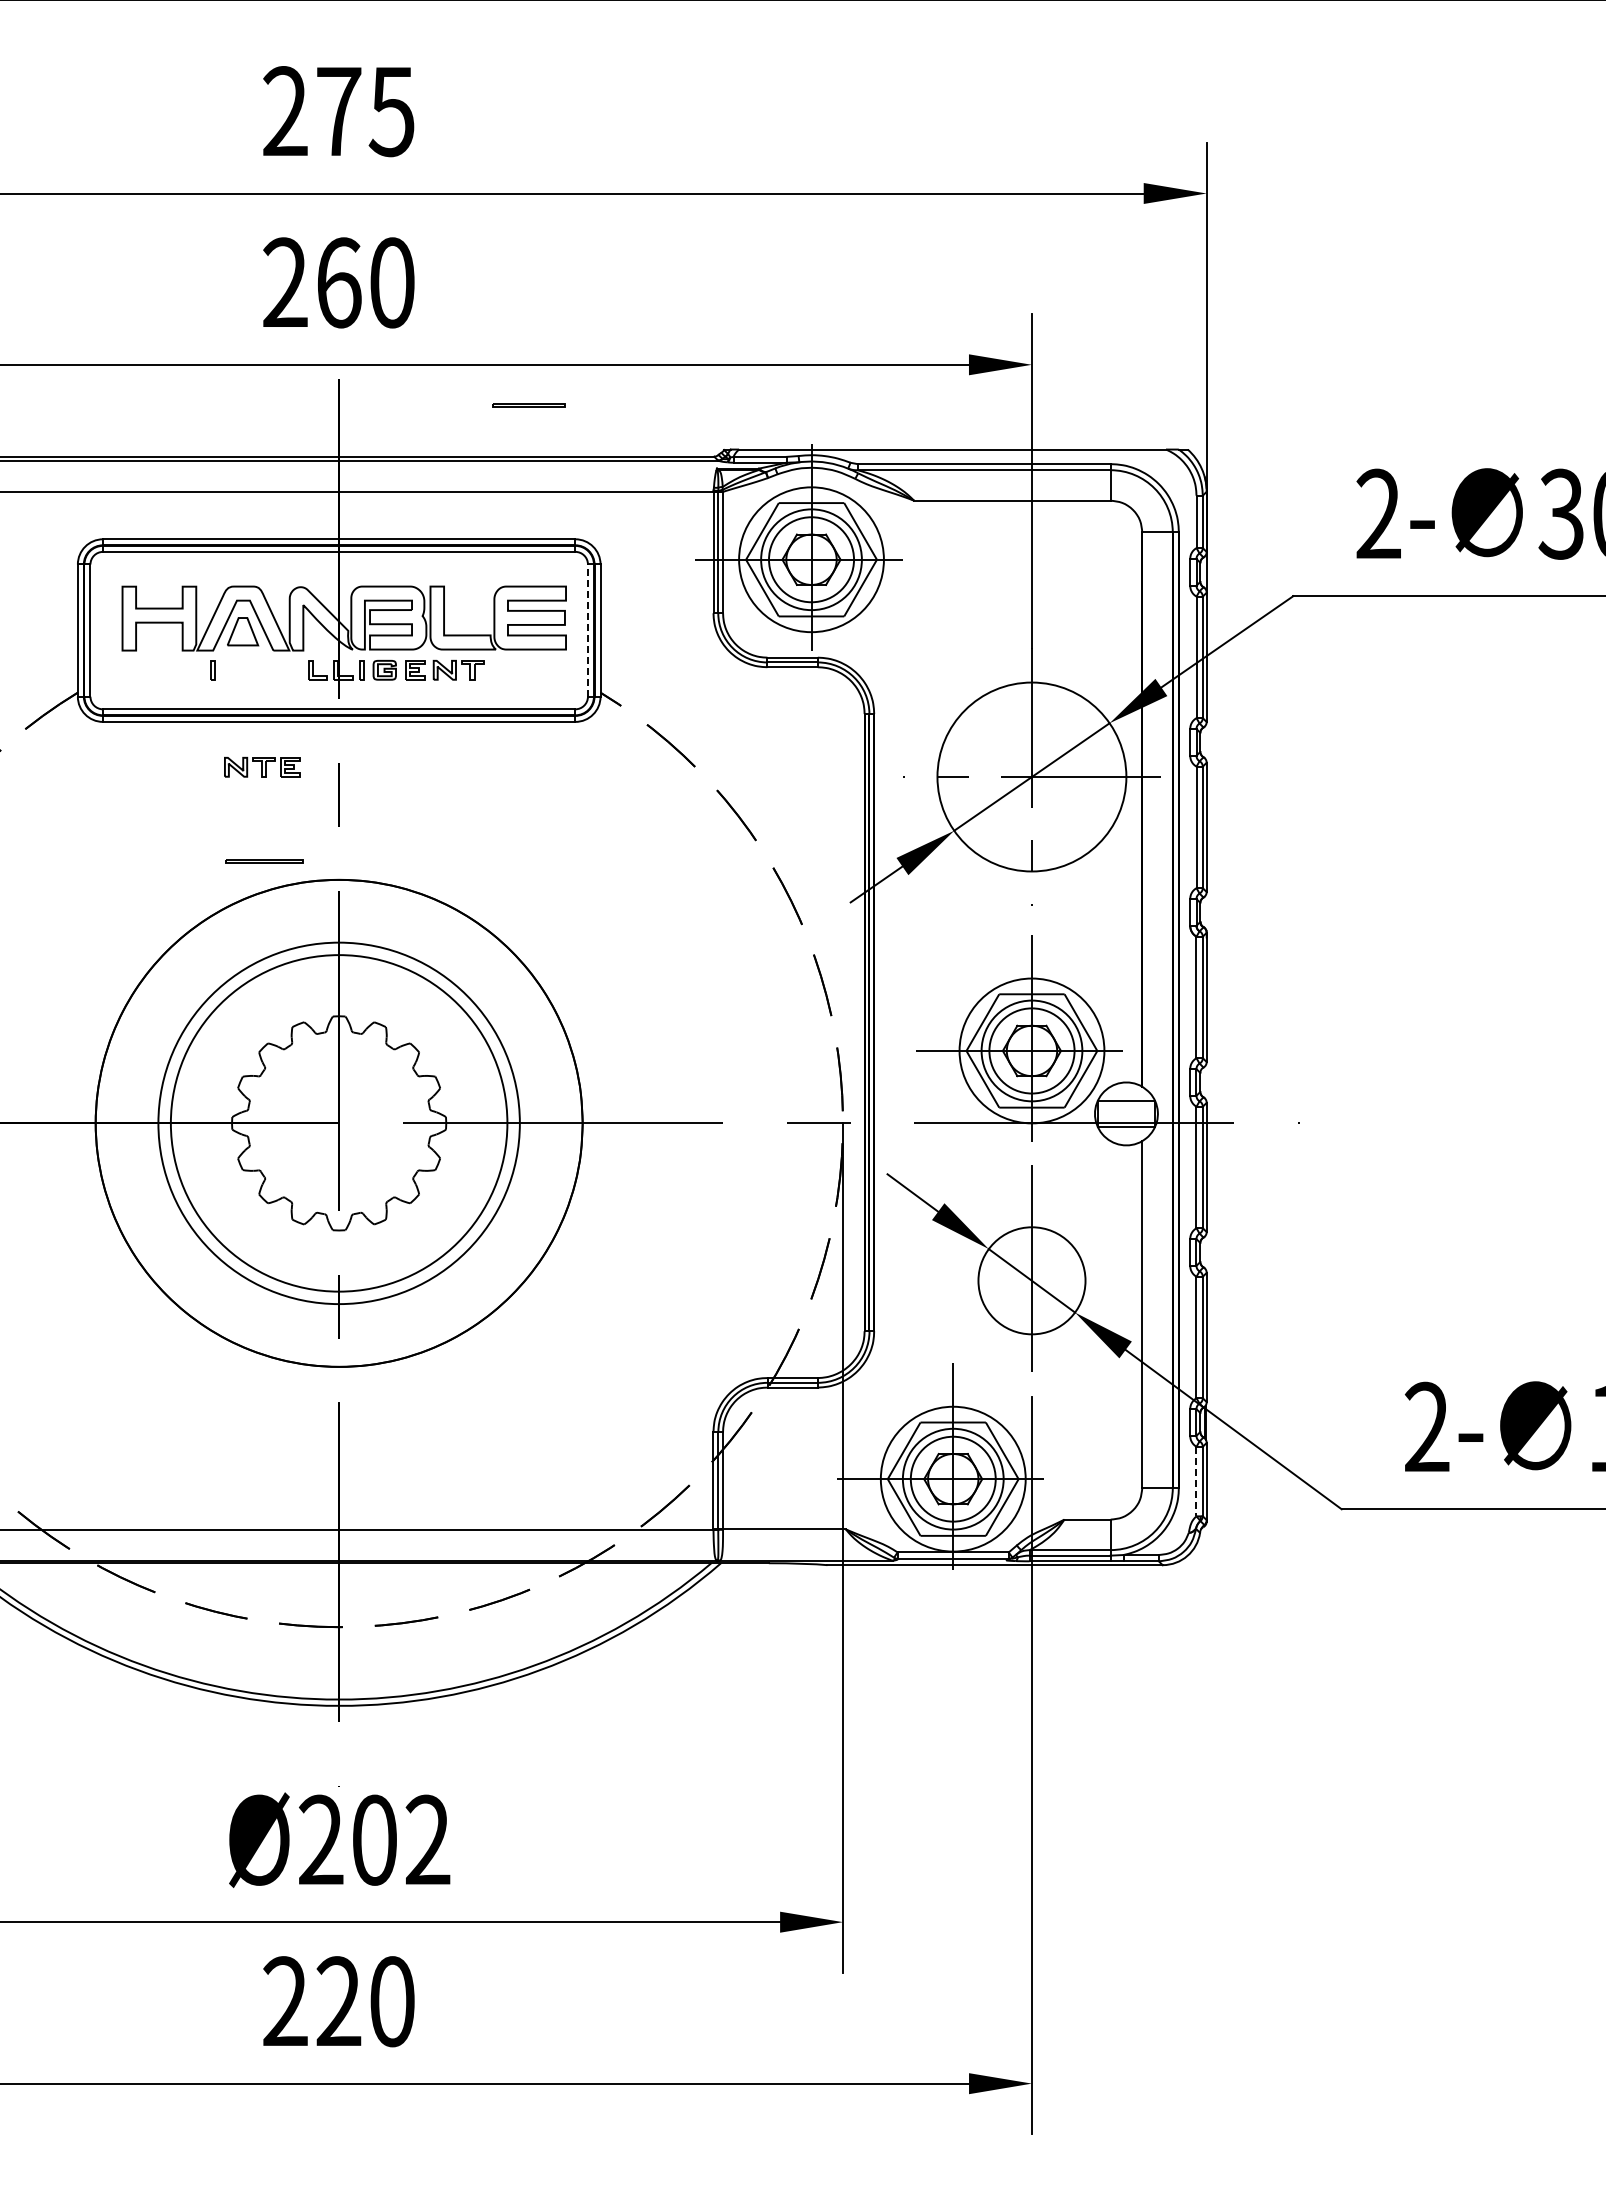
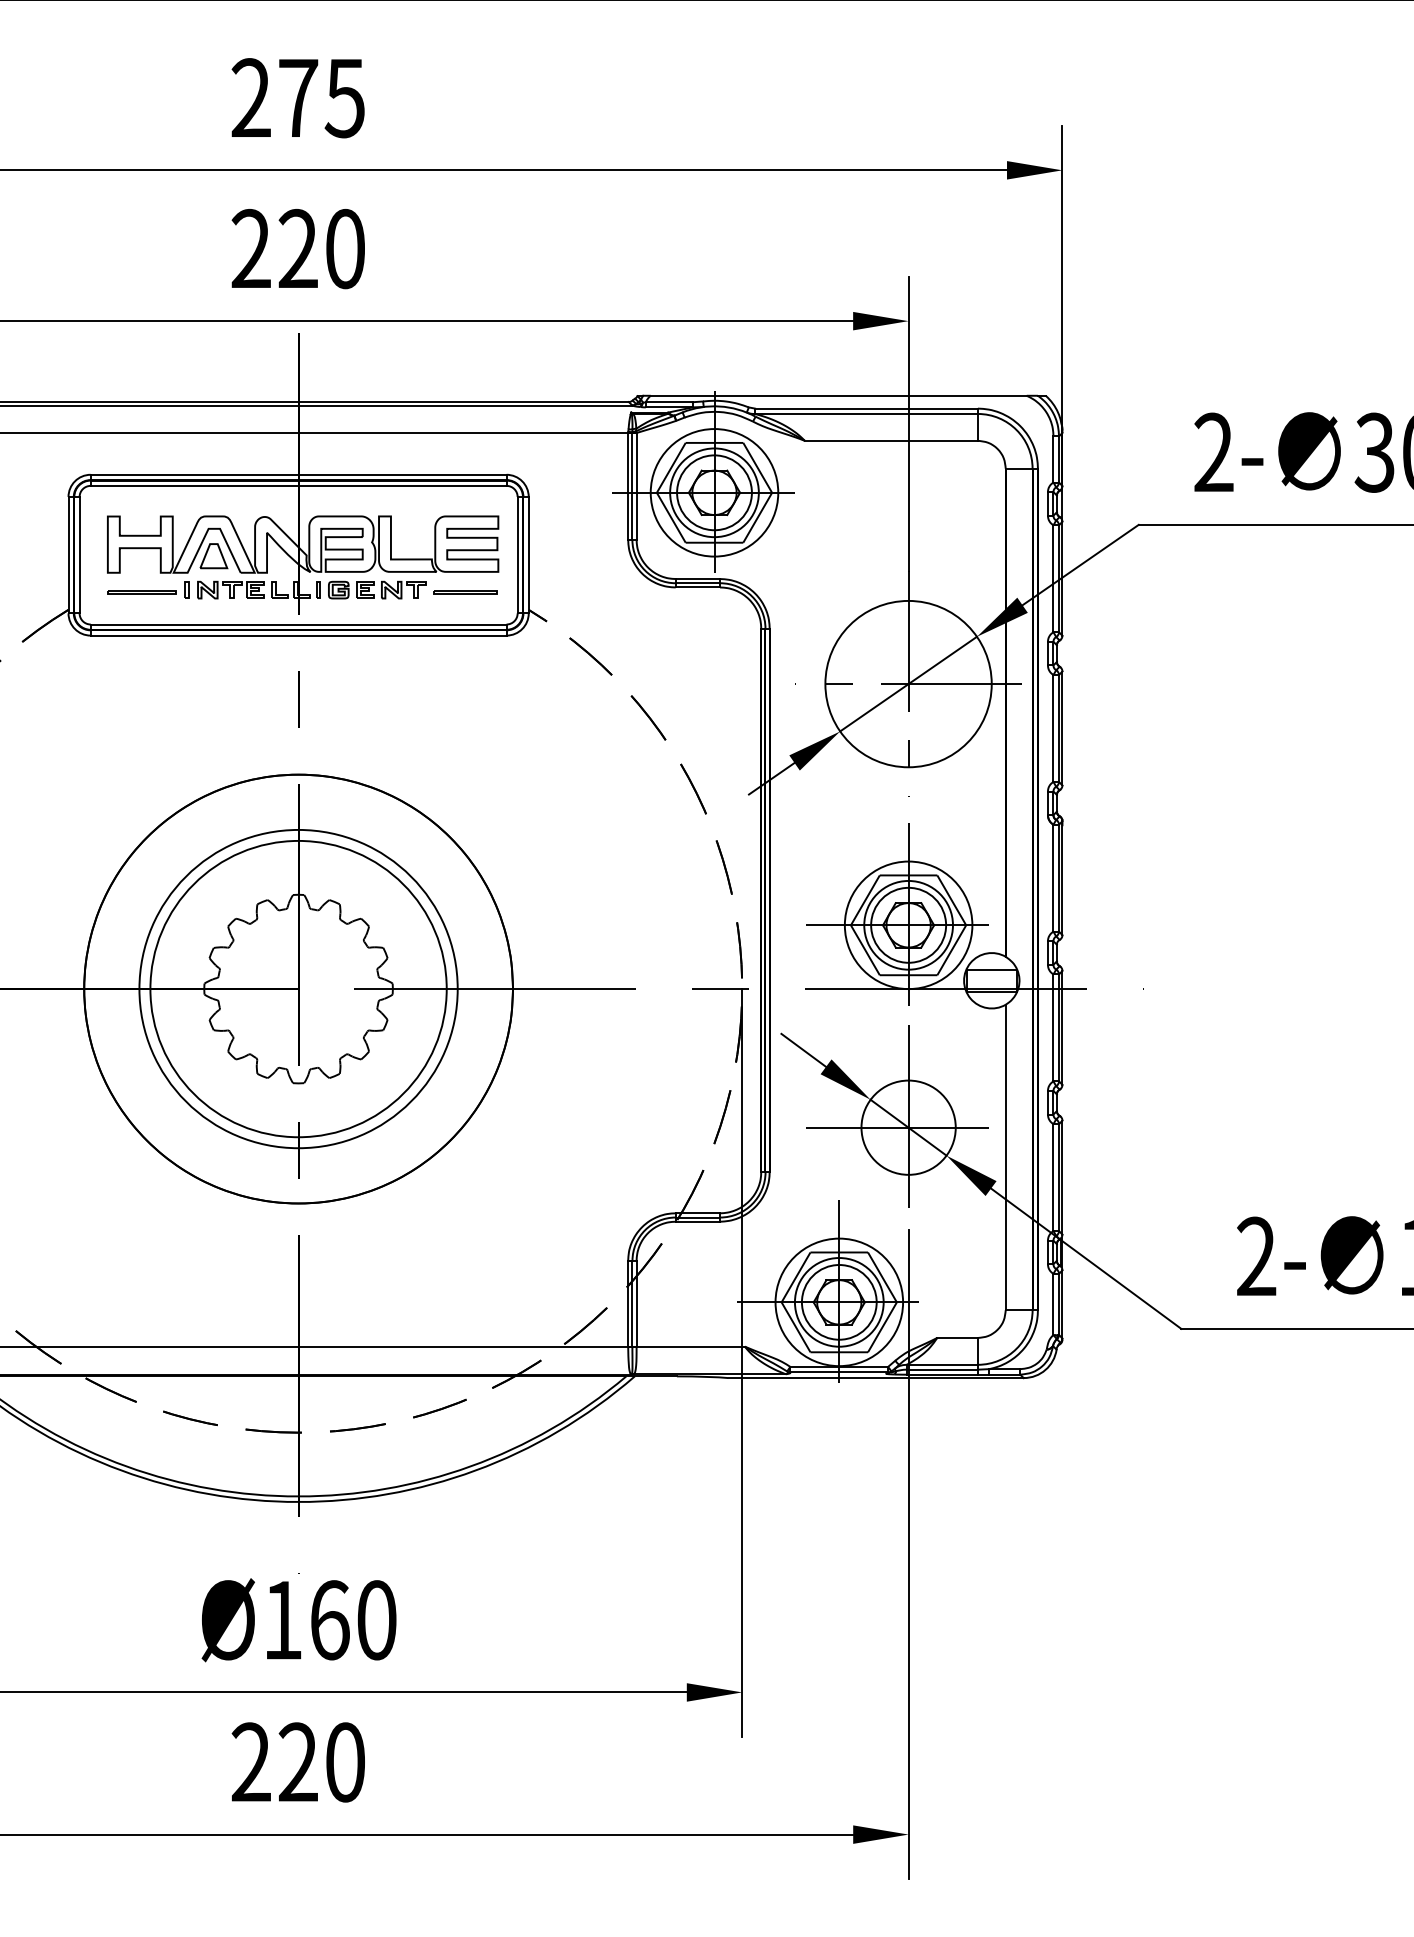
text: (338, 282) -> (298, 248), 260 -> 220
line: (528, 404) -> (465, 592), moved
line: (587, 630) -> (517, 555), dashed -> solid
part: (262, 766) -> (231, 589), moved
line: (264, 860) -> (142, 592), moved
line: (1031, 1280) -> (908, 1127), added
line: (1196, 1481) -> (1053, 1304), dashed -> solid
text: (374, 1839) -> (329, 1619), Ø202 -> Ø160

